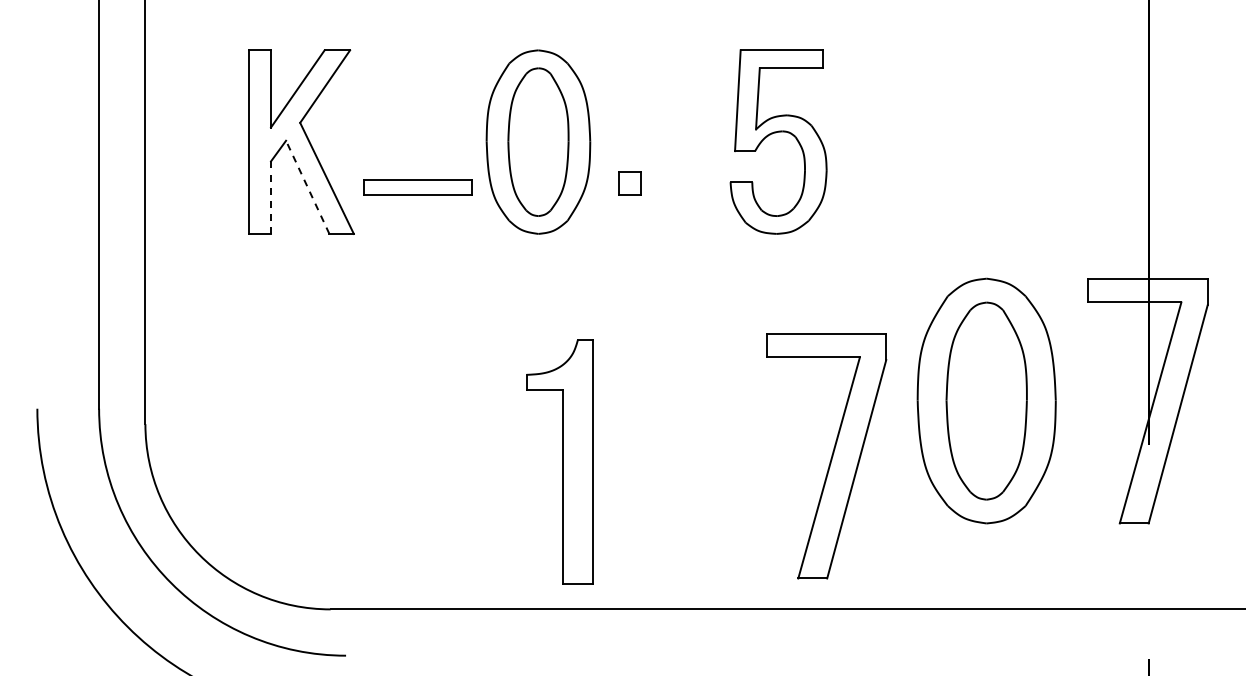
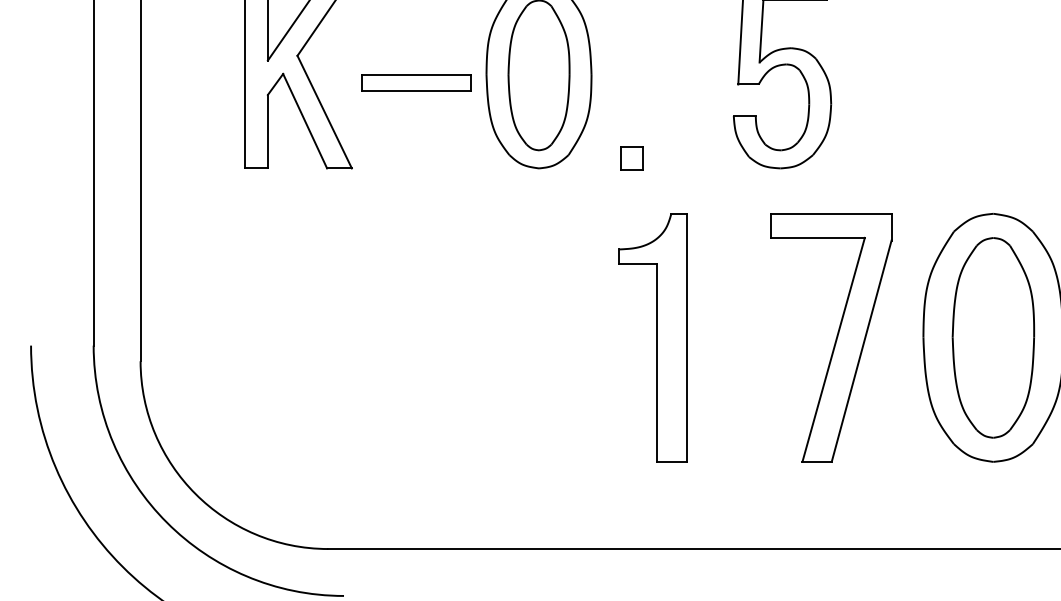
part: (629, 183) -> (631, 158), moved
line: (307, 186) -> (304, 120), dashed -> solid
part: (417, 187) -> (416, 82), moved
line: (271, 198) -> (268, 132), dashed -> solid
part: (826, 456) -> (831, 338), moved
part: (559, 461) -> (652, 337), moved

